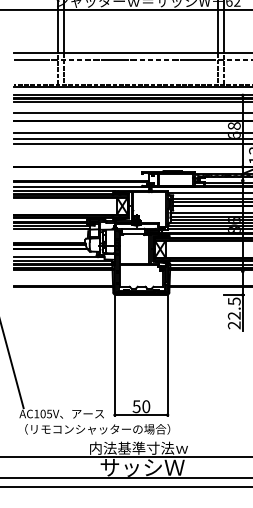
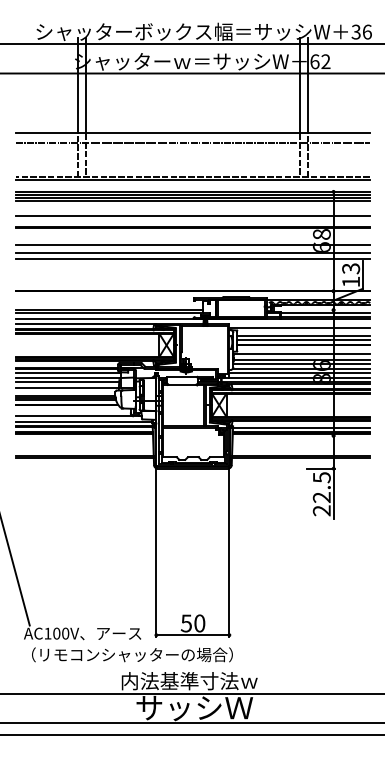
line: (50, 232) -> (67, 382), added
line: (50, 236) -> (66, 387), added
text: (49, 413) -> (65, 633), AC105V -> AC100V

